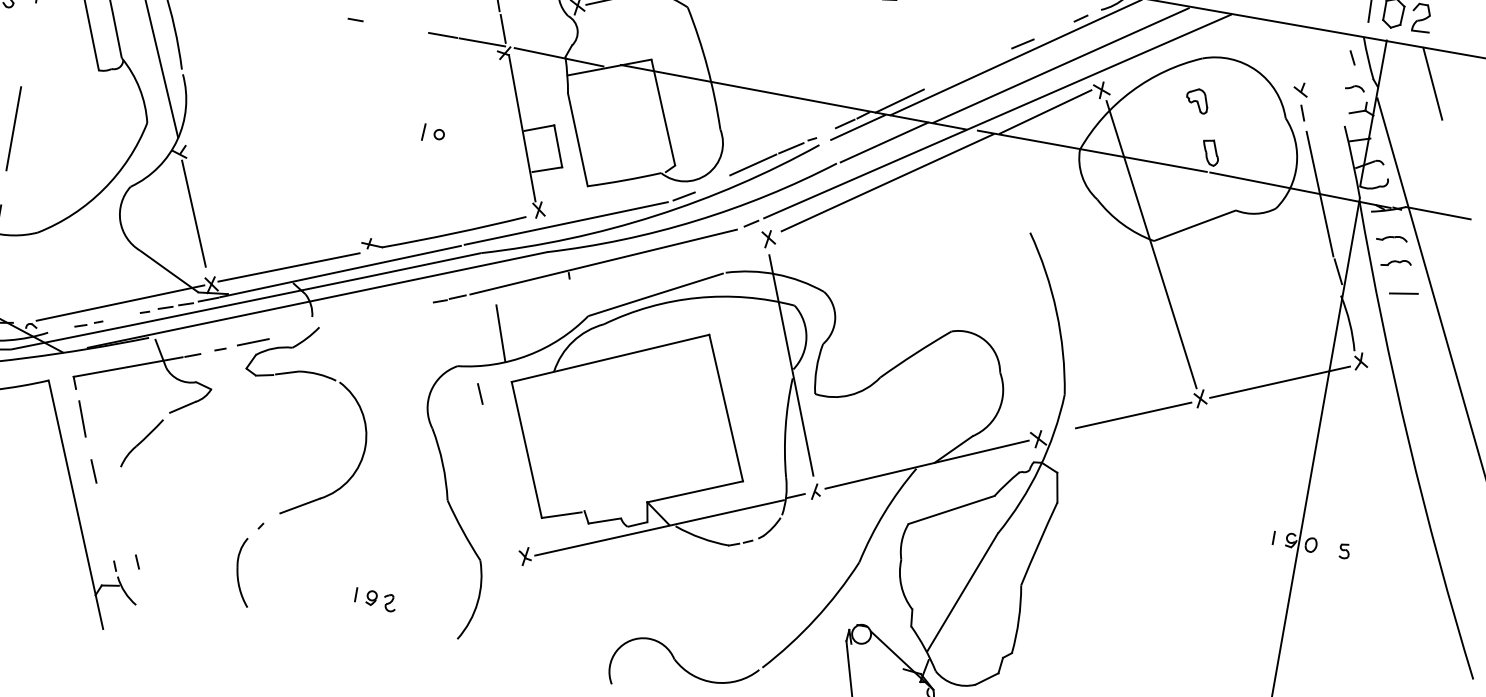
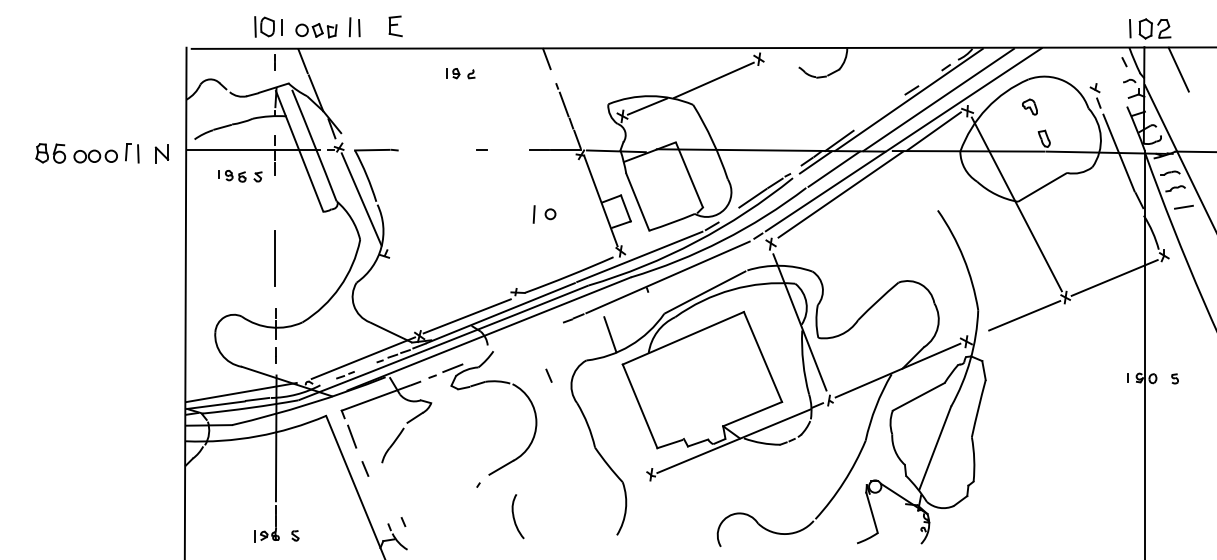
part: (433, 133) -> (544, 214), size x1.6
line: (192, 213) -> (399, 292), removed
line: (479, 393) -> (548, 375), moved
part: (243, 572) -> (517, 516), moved
part: (376, 600) -> (560, 519), removed

